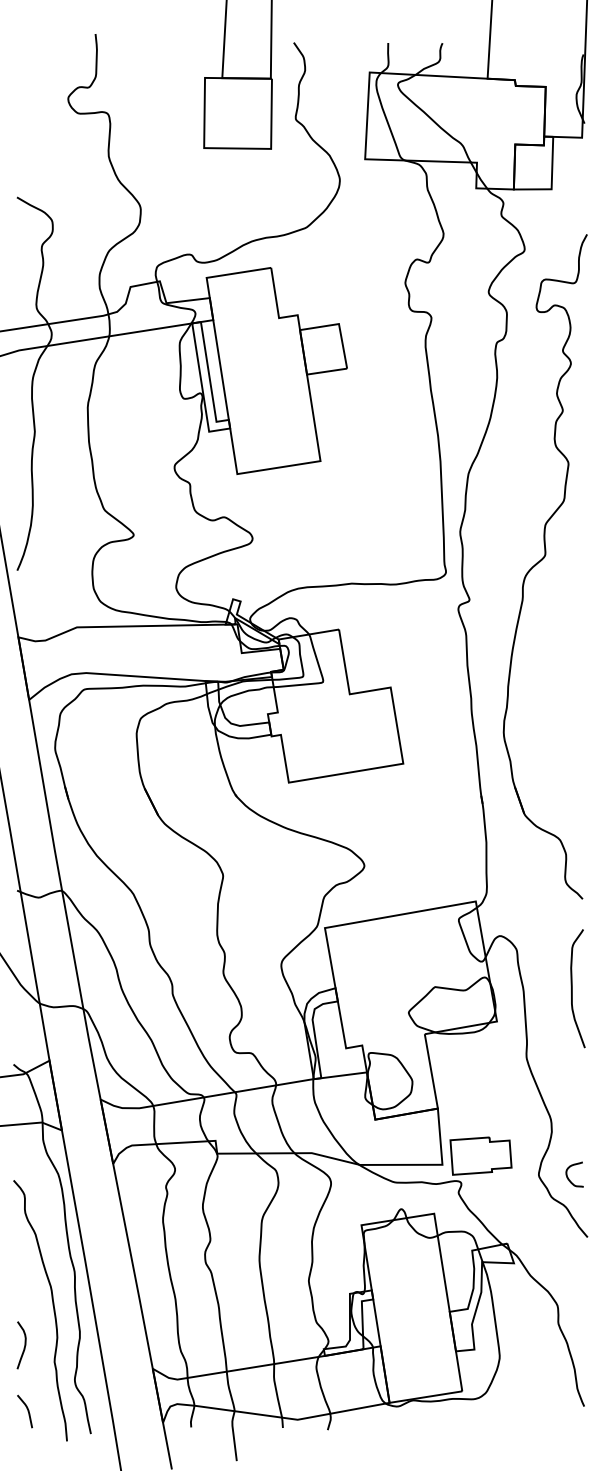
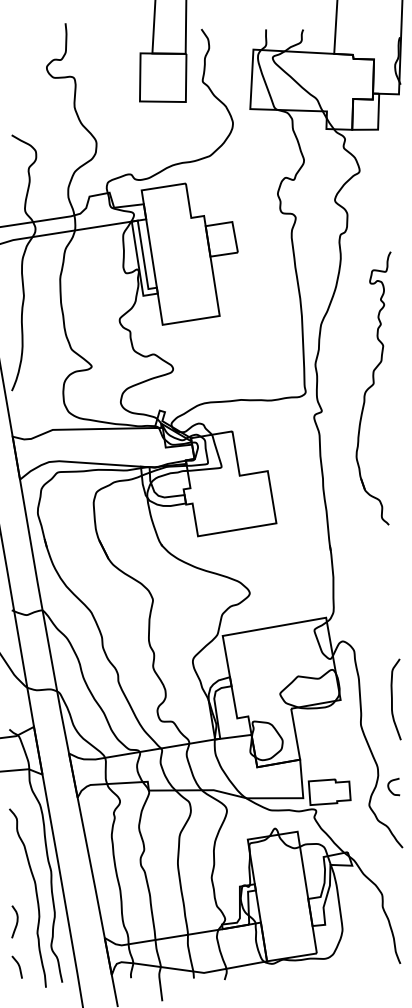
part: (544, 566) -> (373, 388), size x0.6
curve: (572, 988) -> (392, 699), moved
curve: (568, 1173) -> (389, 786), moved

